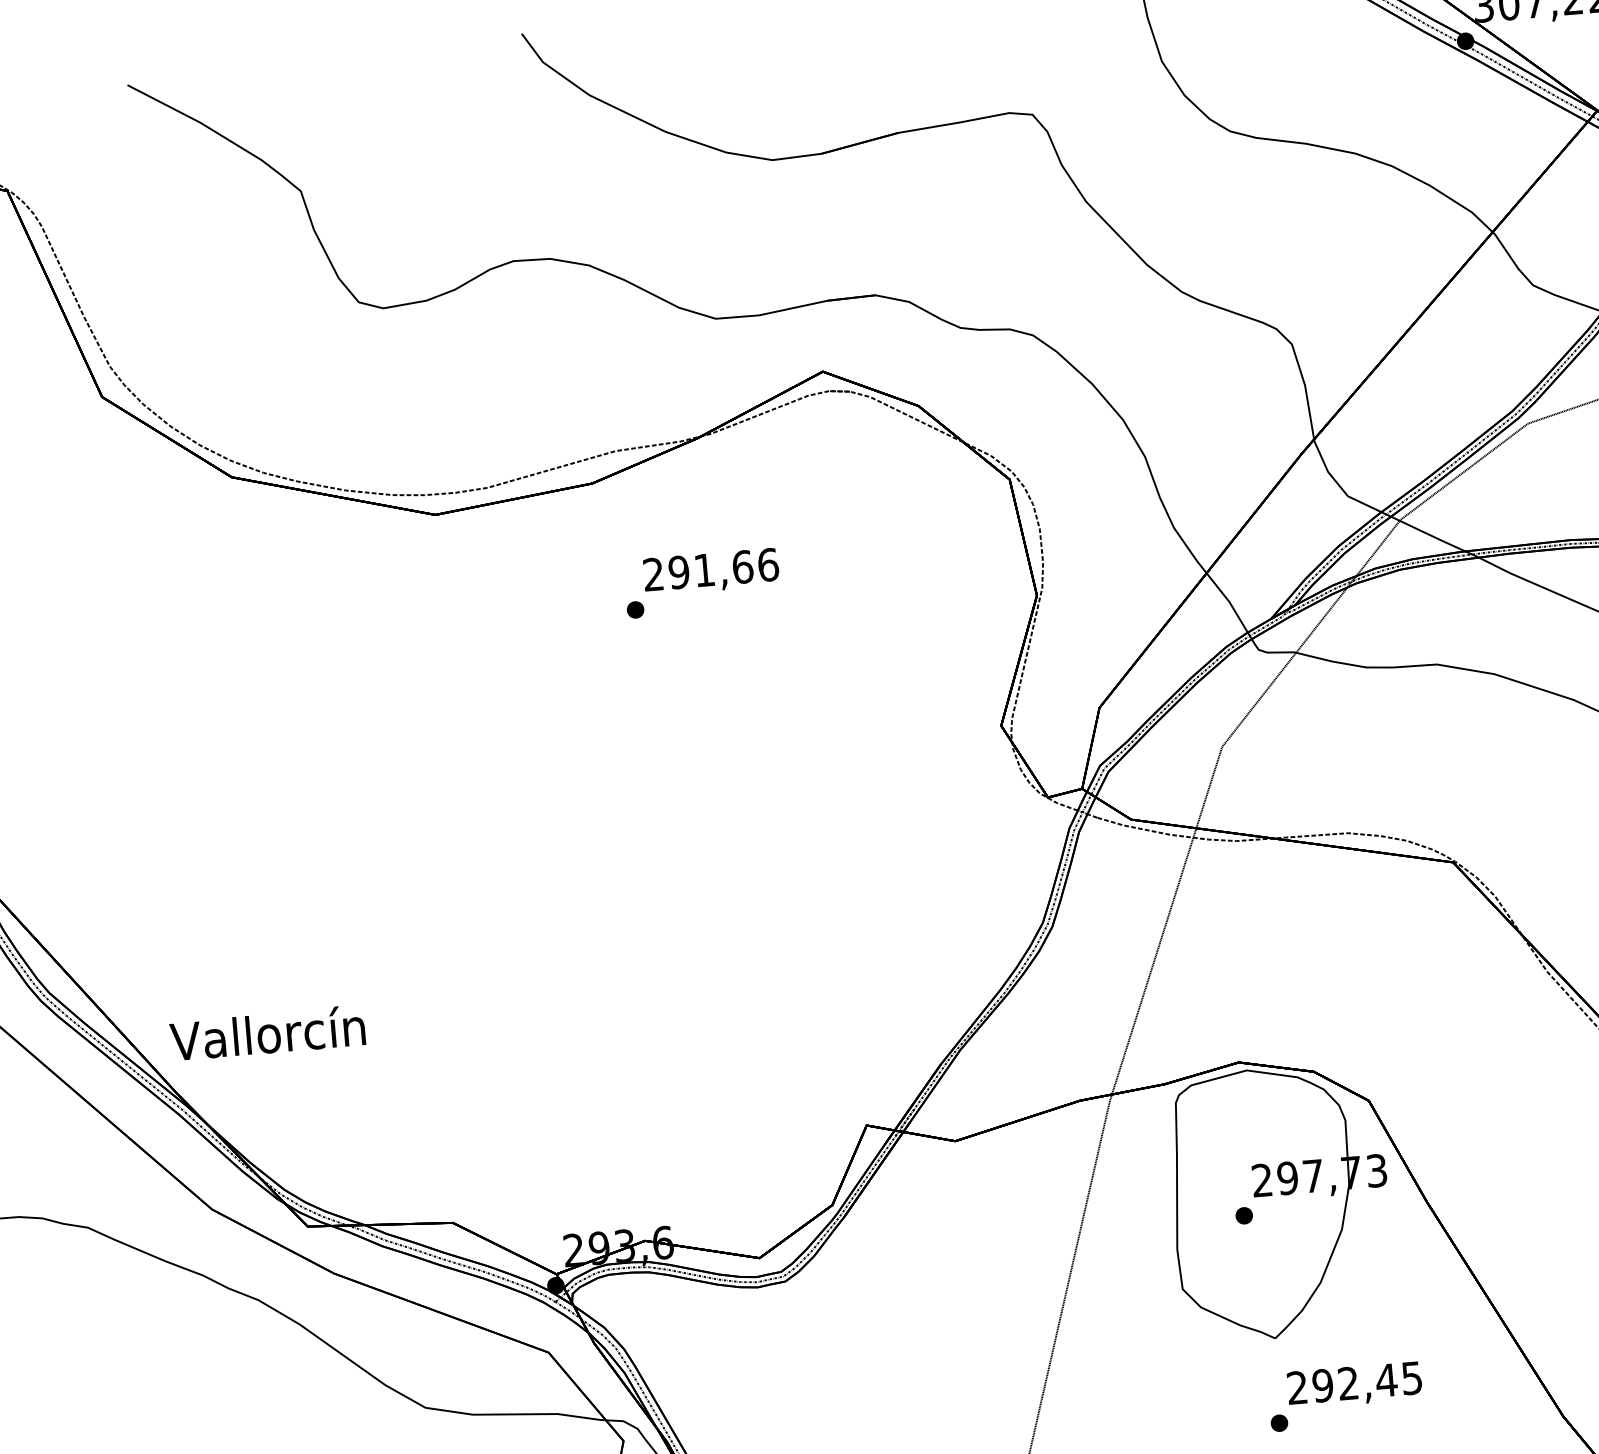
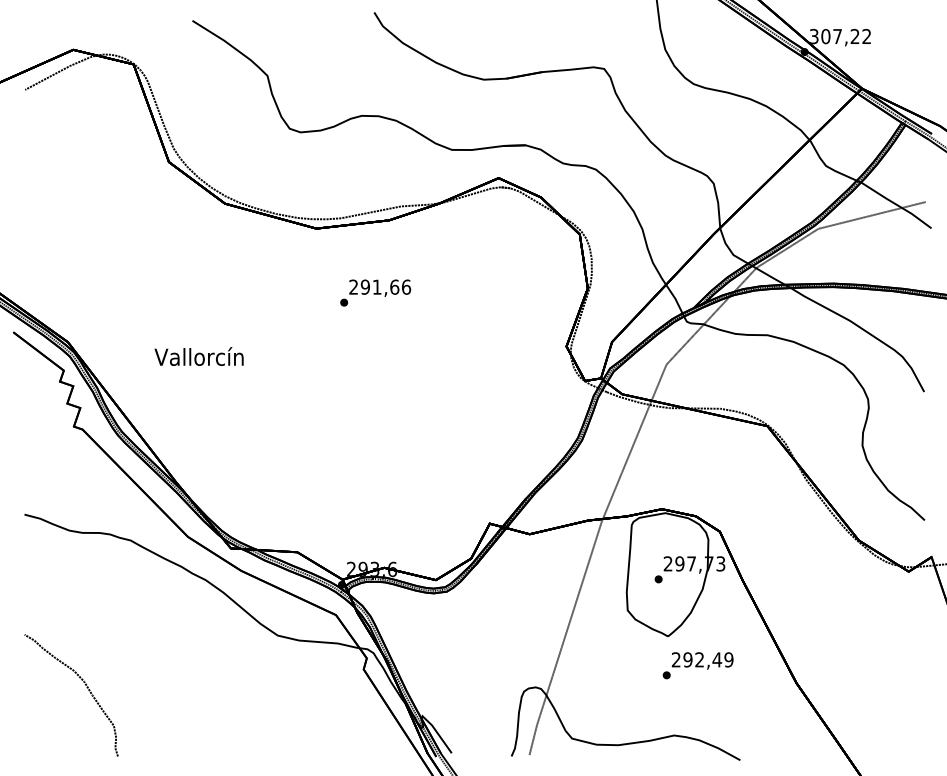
text: (701, 582) -> (375, 292), moved
text: (266, 1032) -> (198, 356), moved
text: (1410, 1377) -> (728, 659), 292,45 -> 292,49

